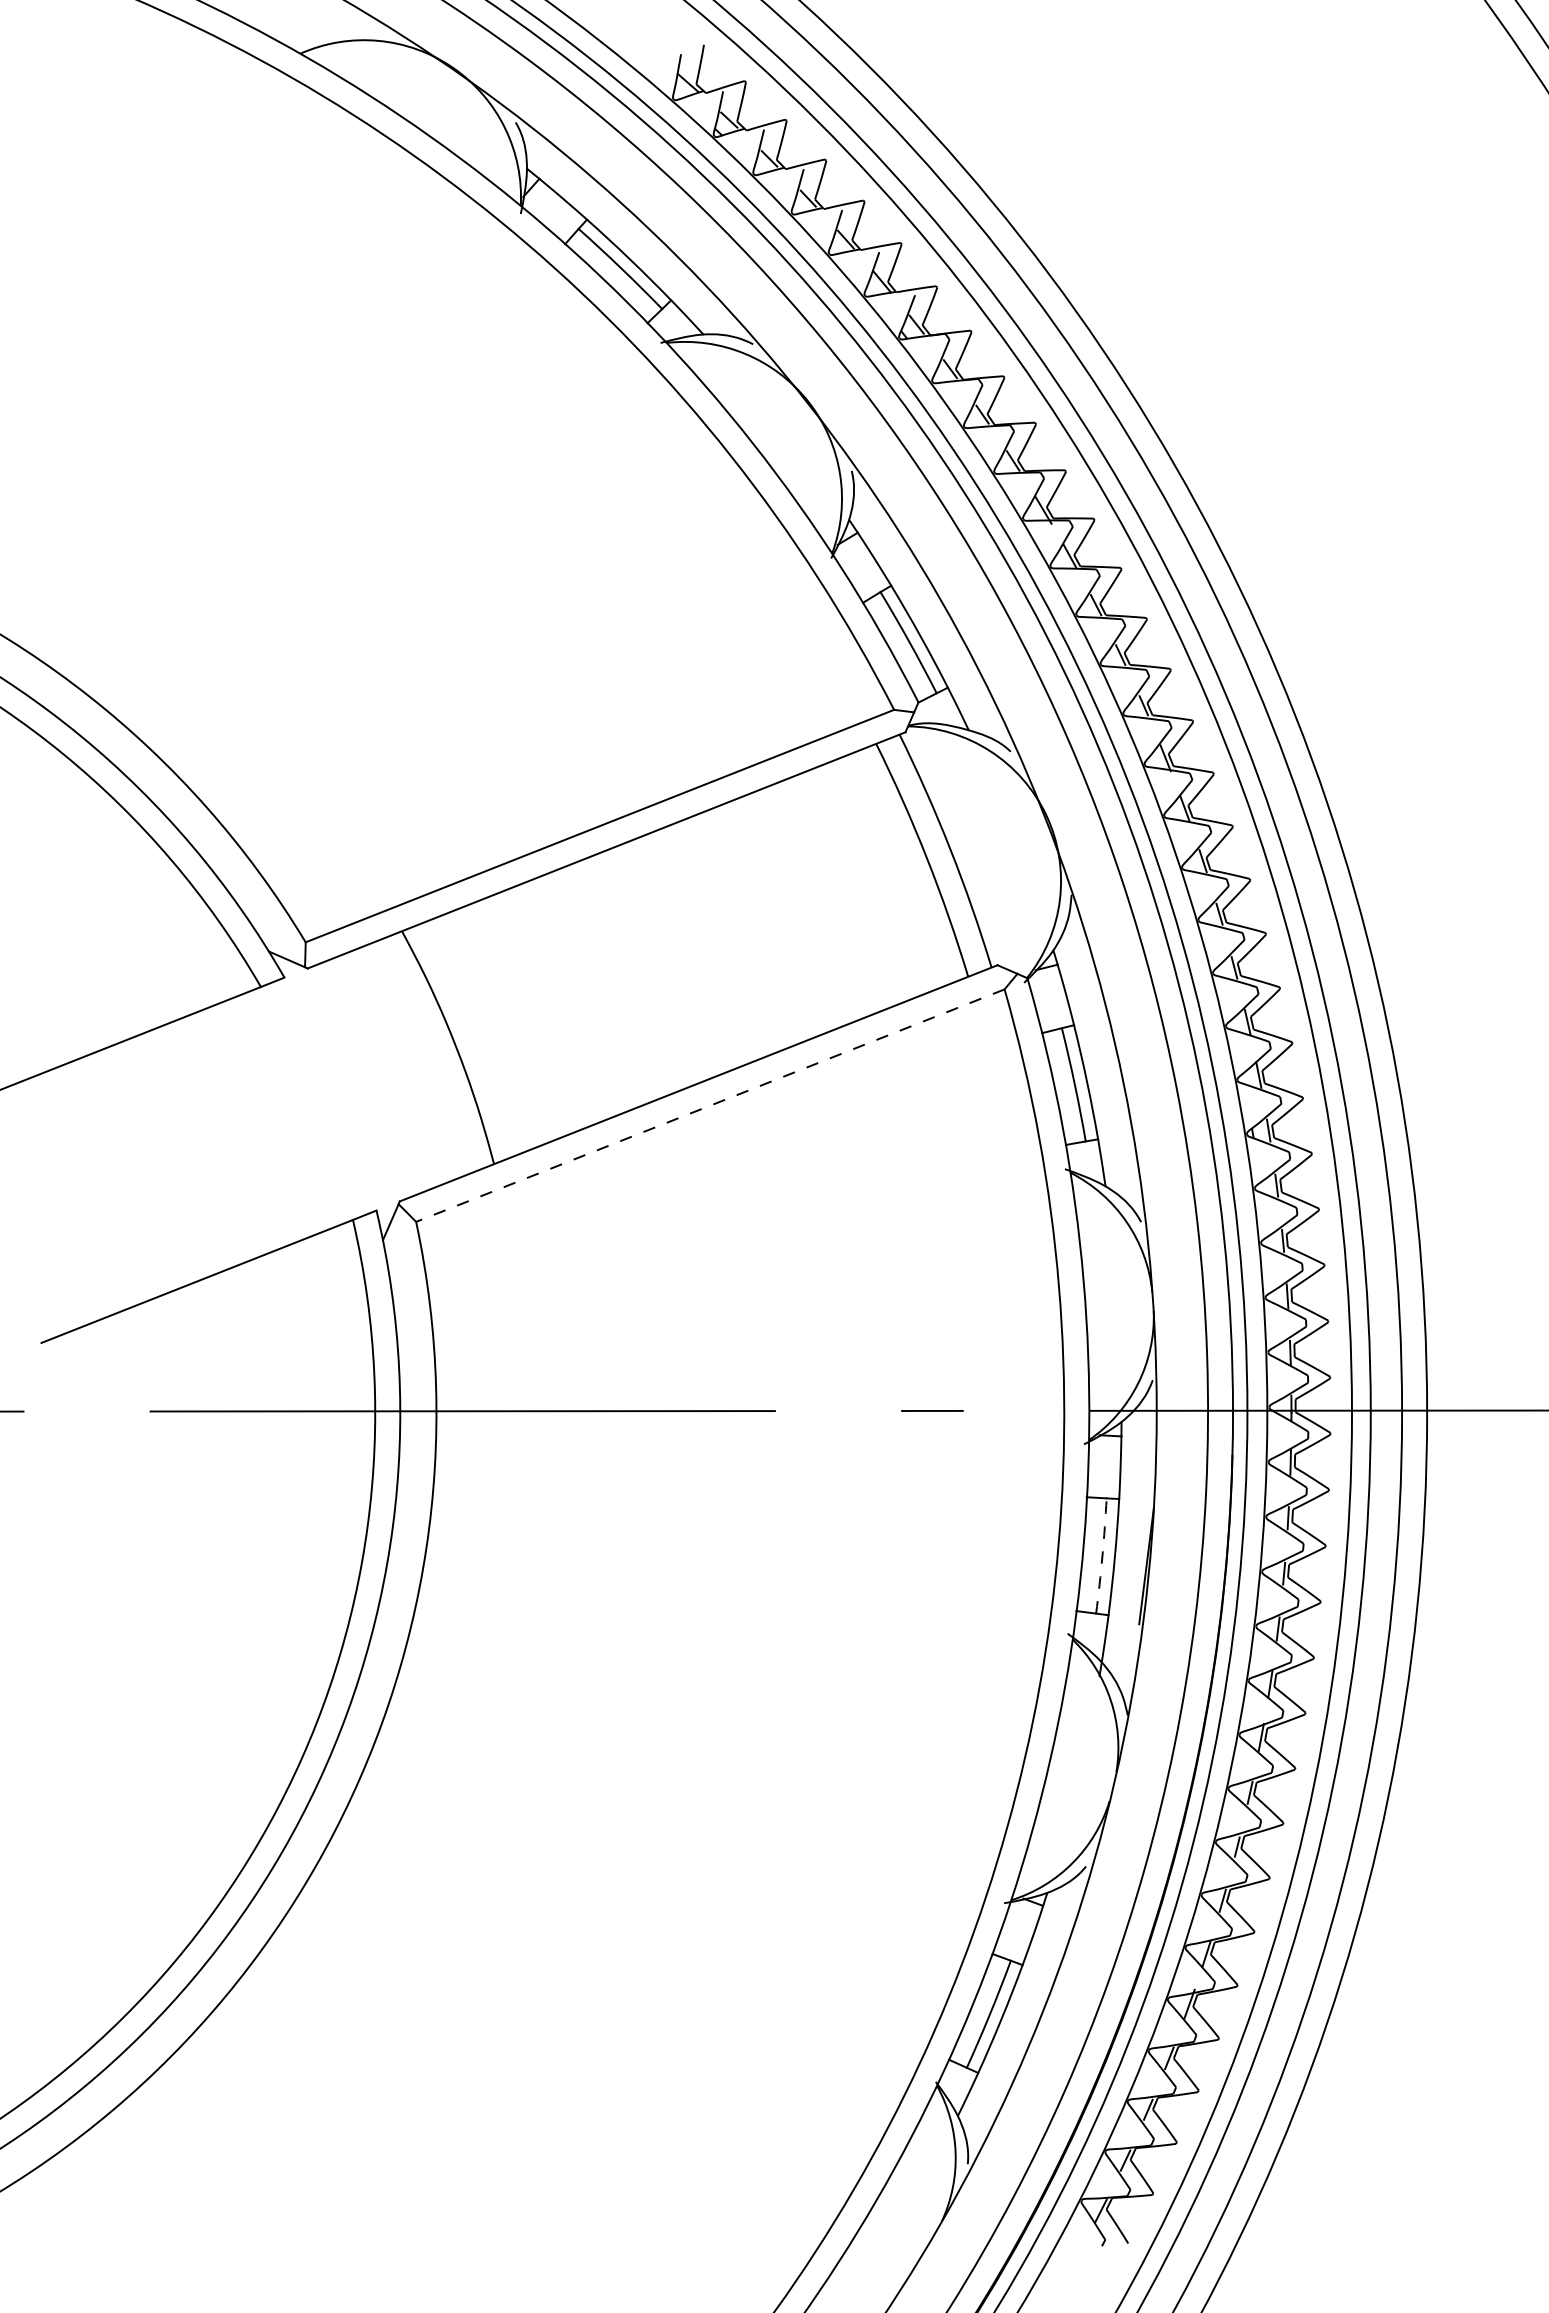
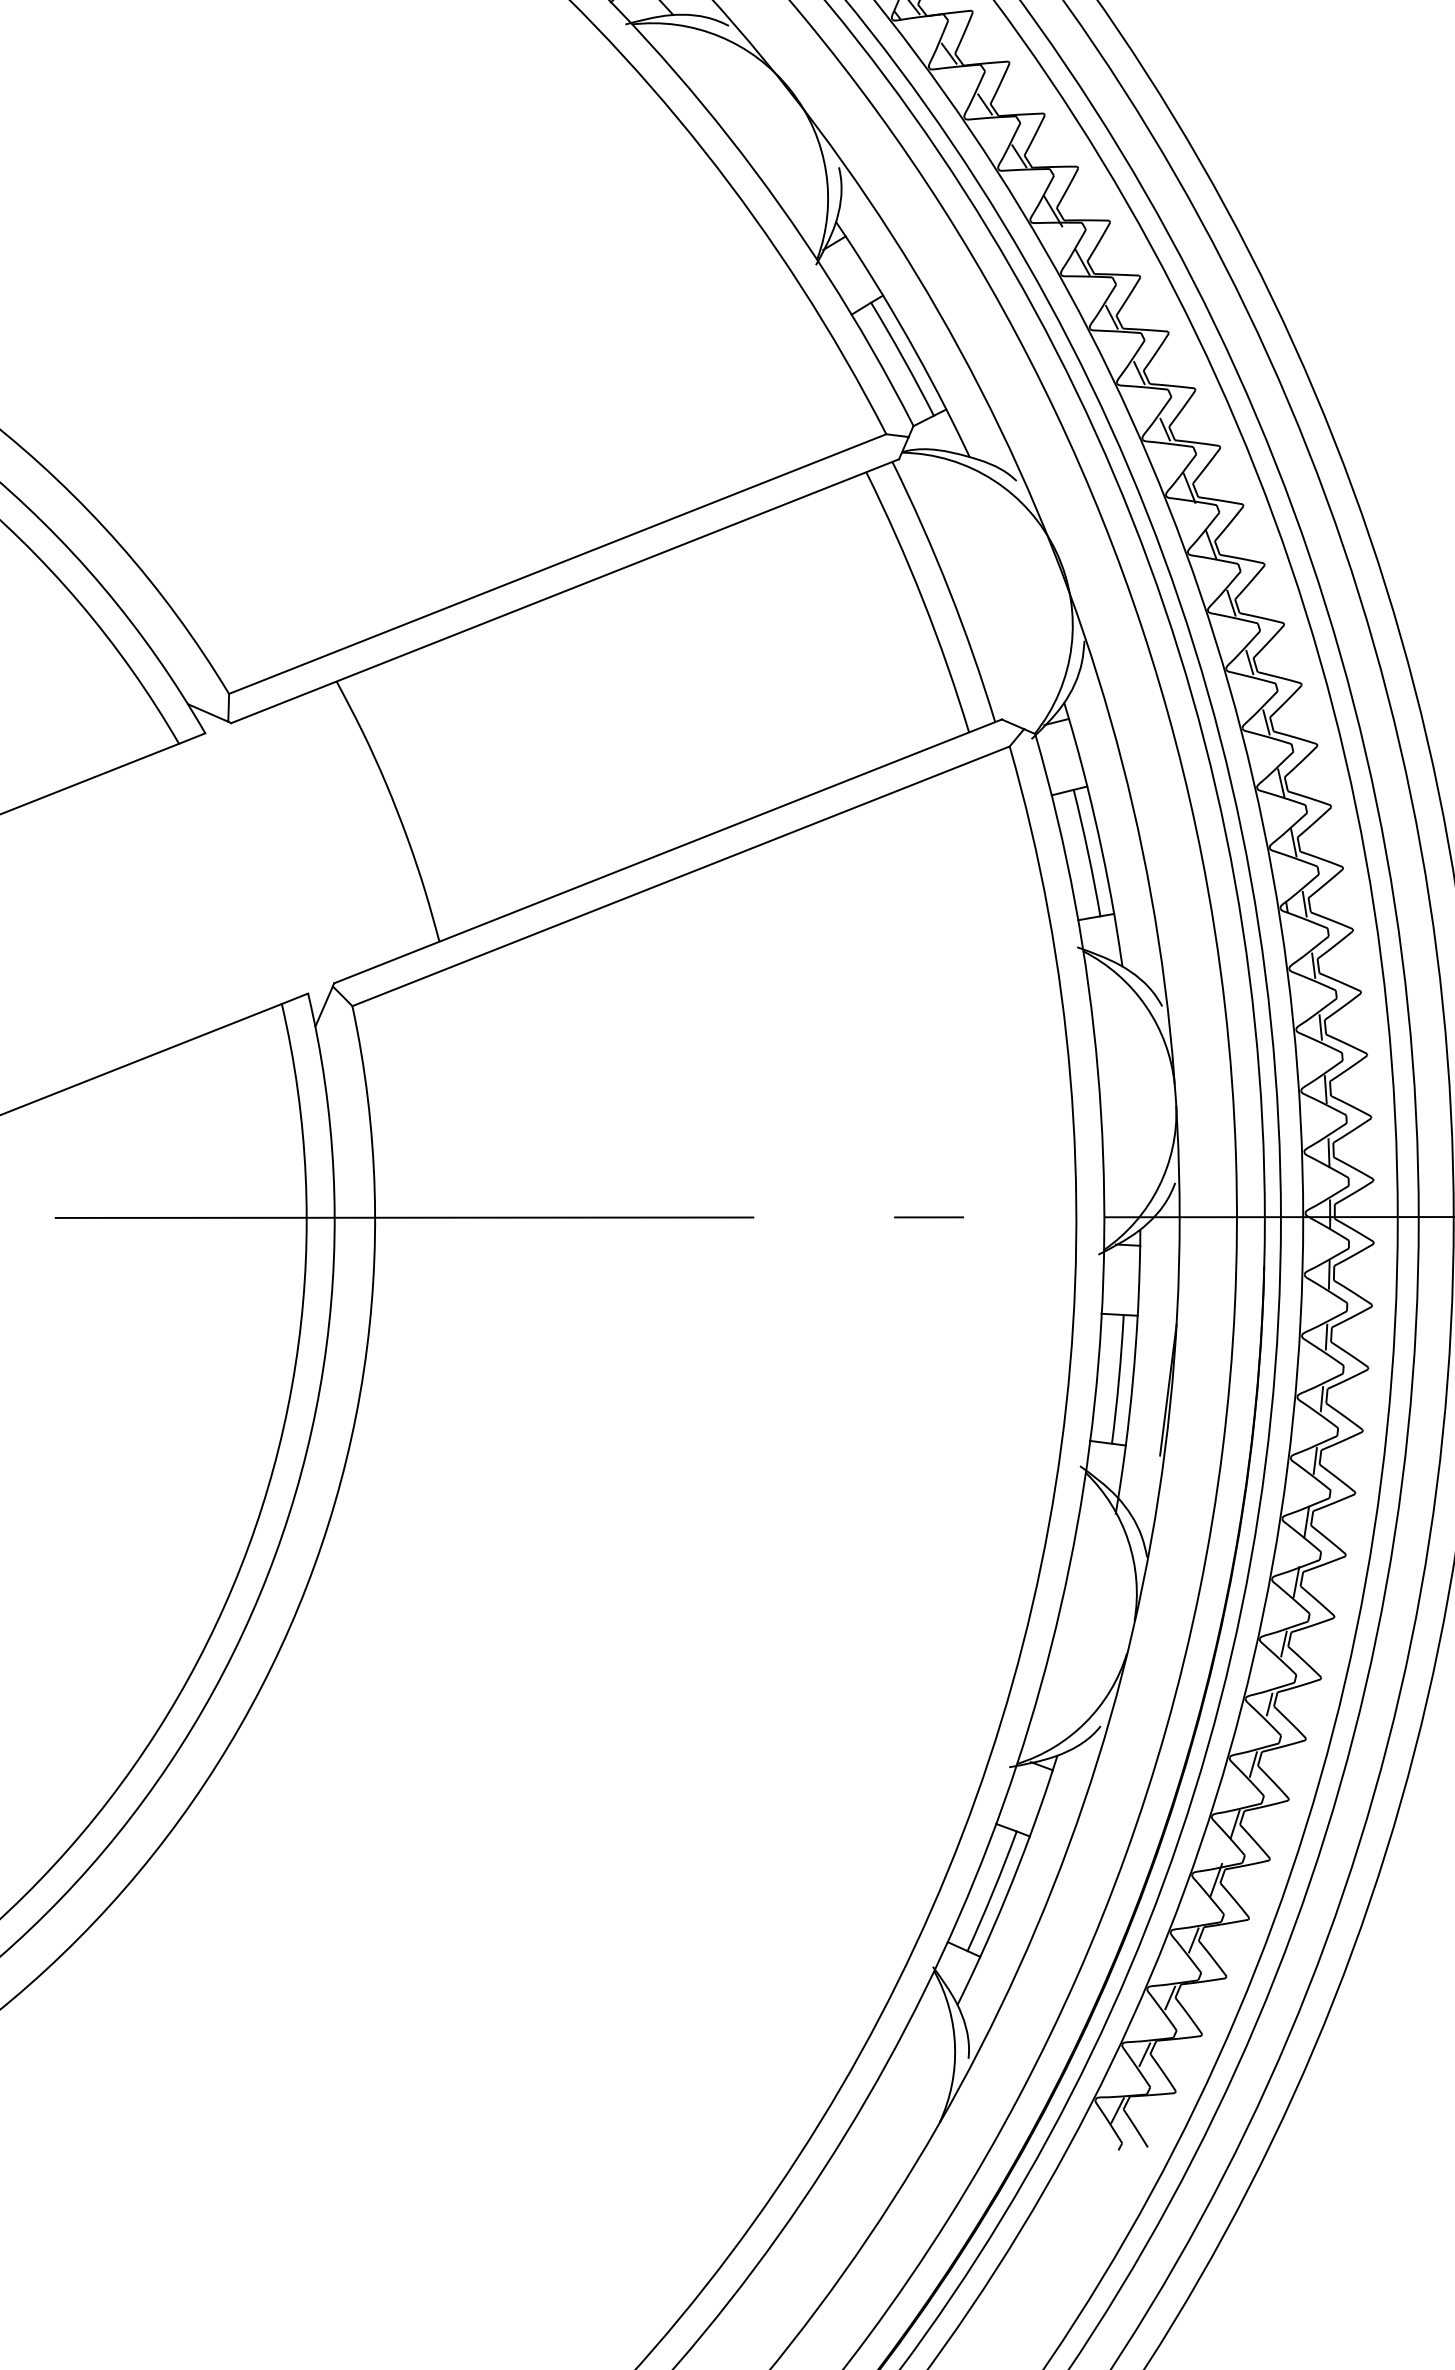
line: (709, 1105) -> (680, 876), dashed -> solid
arc: (1102, 1556) -> (1119, 1379), dashed -> solid

